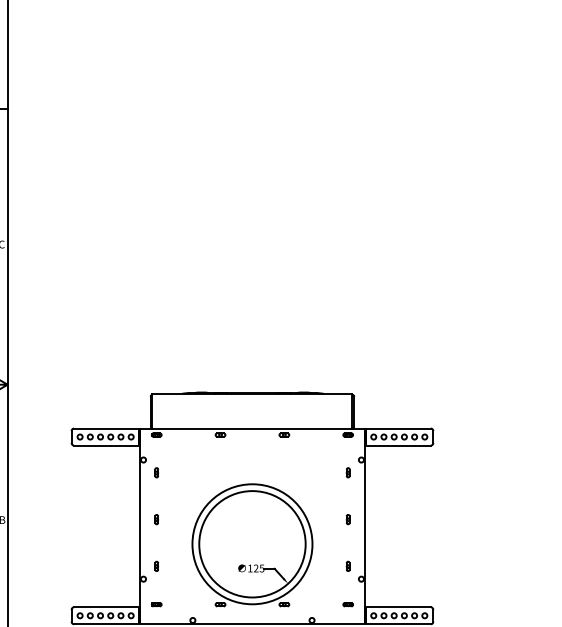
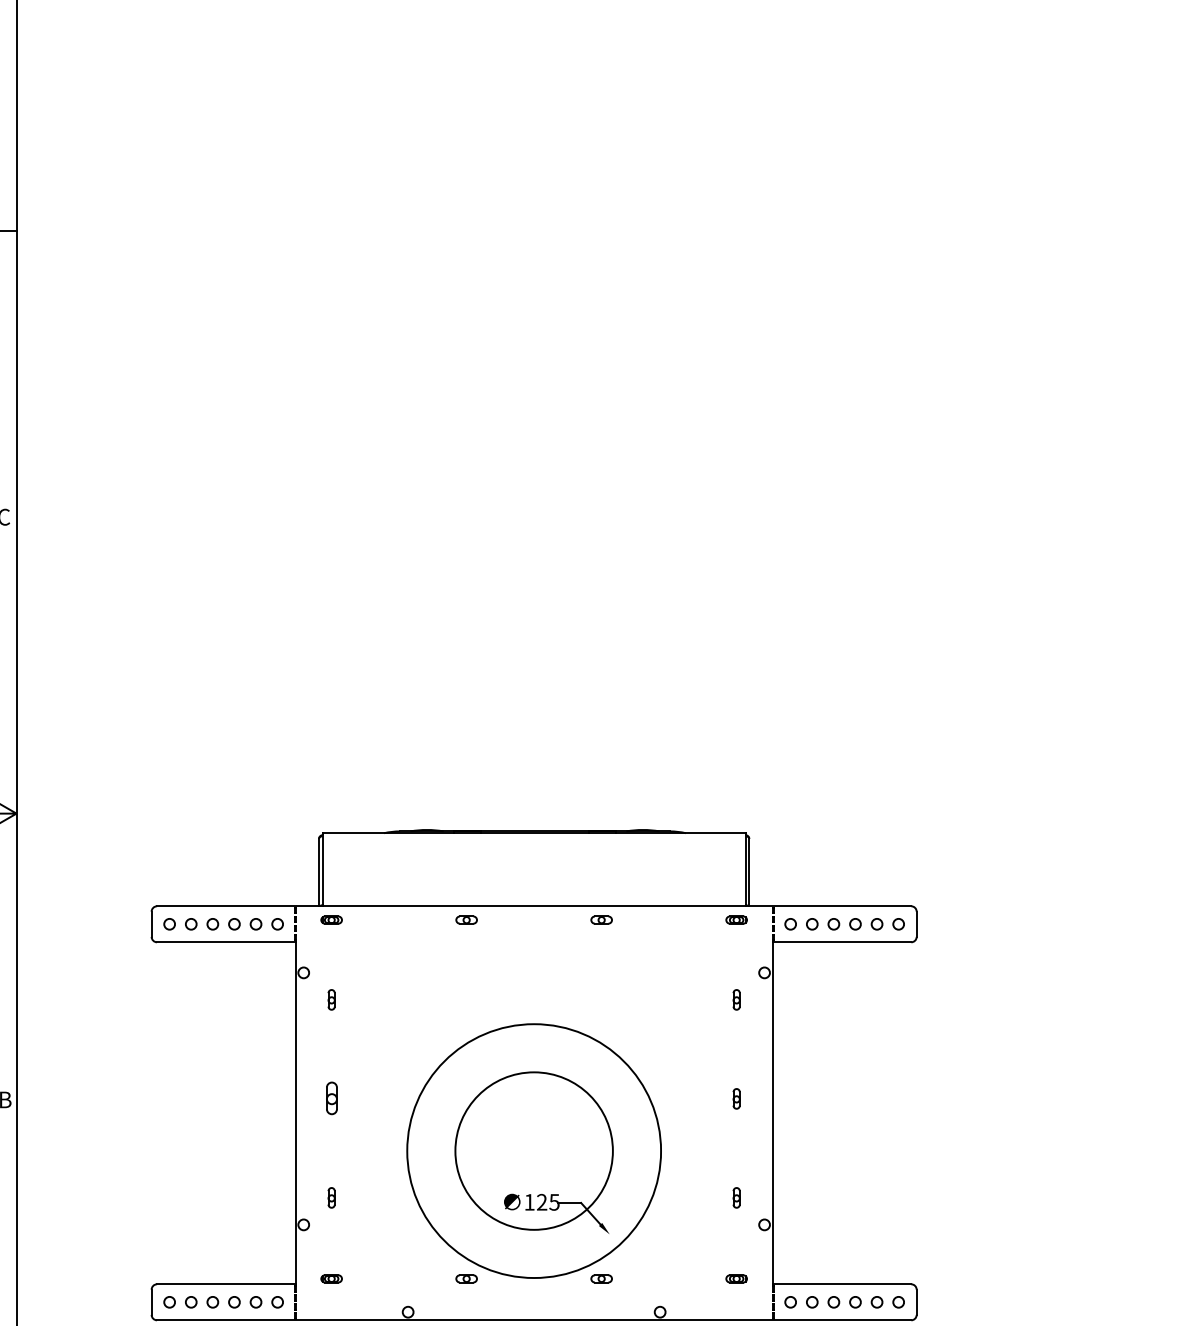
part: (156, 519) -> (331, 1098), size x1.6
circle: (252, 544) -> (534, 1151), size x0.7

